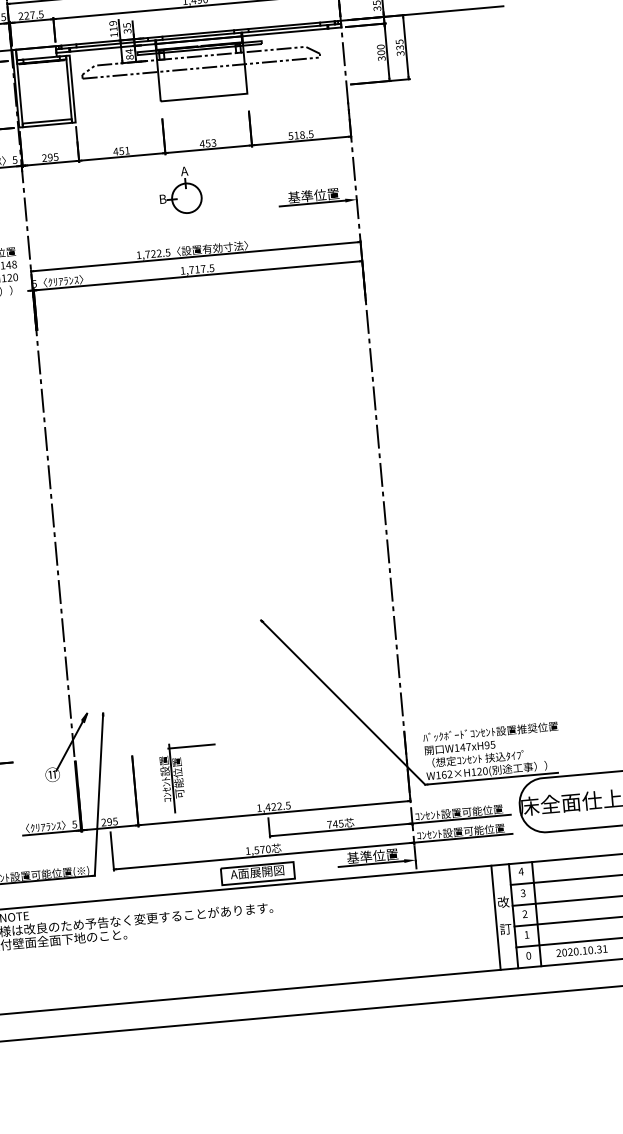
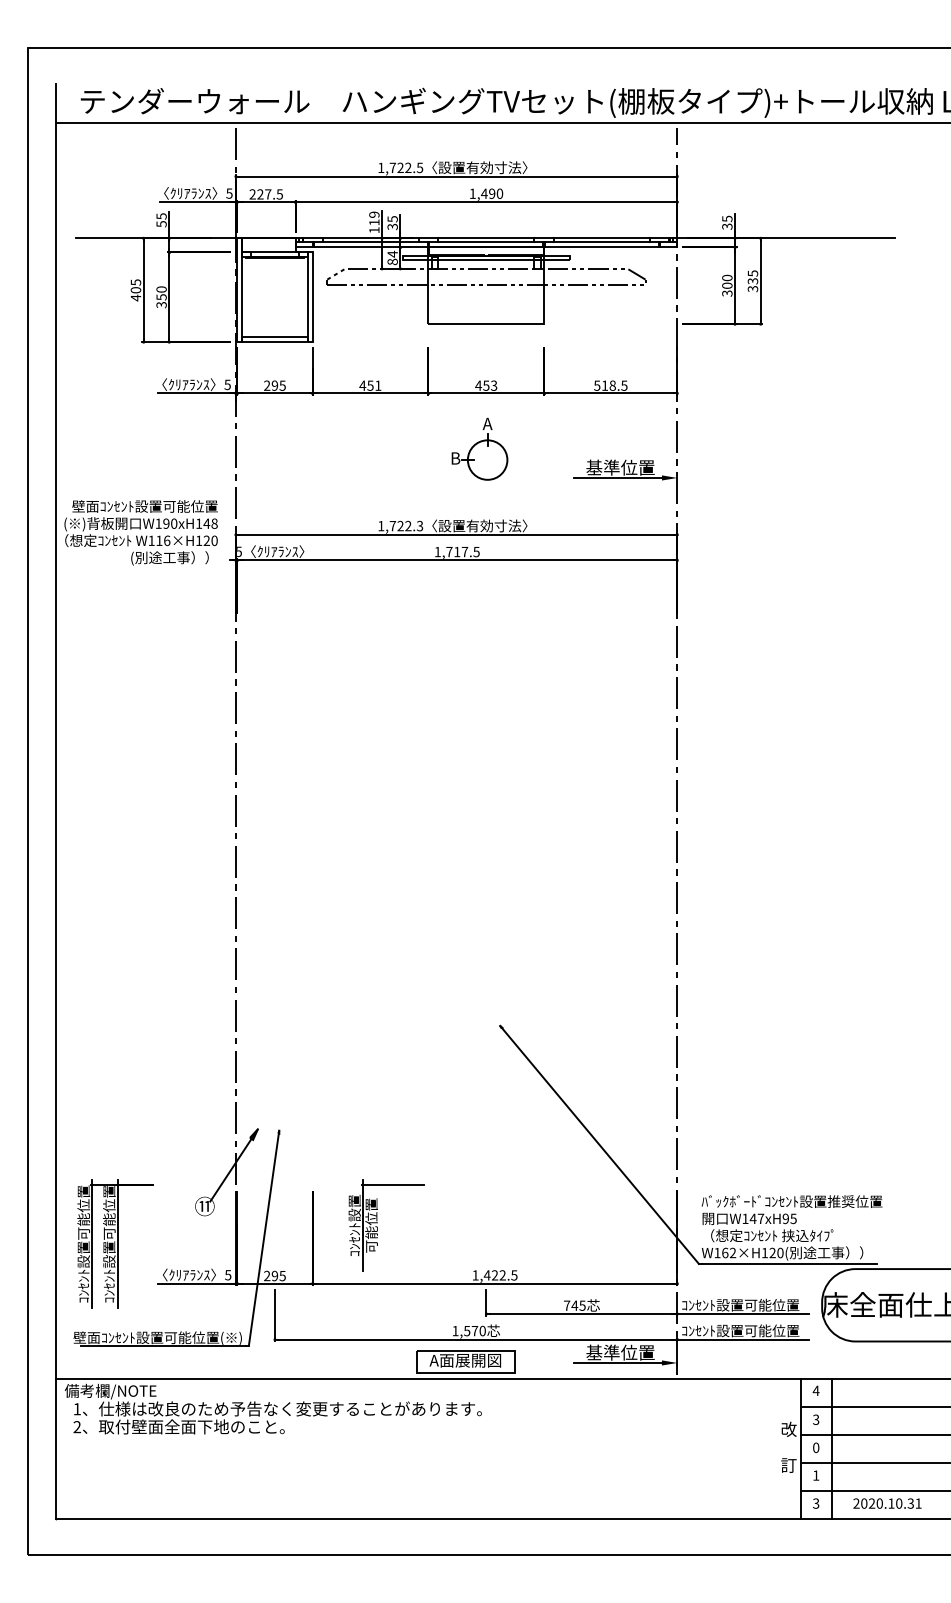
part: (180, 190) -> (479, 448), moved
text: (168, 252) -> (420, 525), 1,722.5 -> 1,722.3
text: (525, 913) -> (816, 1447), 2 -> 0
line: (496, 917) -> (777, 1448), removed
text: (528, 955) -> (816, 1503), 0 -> 3

